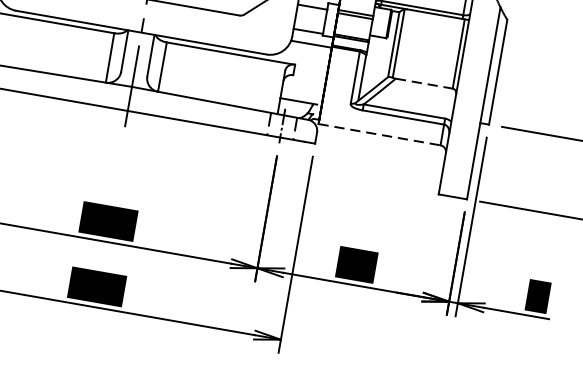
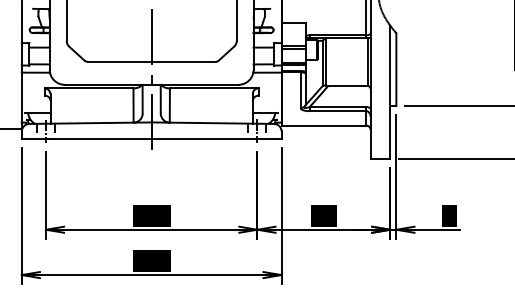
line: (423, 82) -> (347, 85), dashed -> solid
line: (380, 134) -> (324, 125), dashed -> solid

